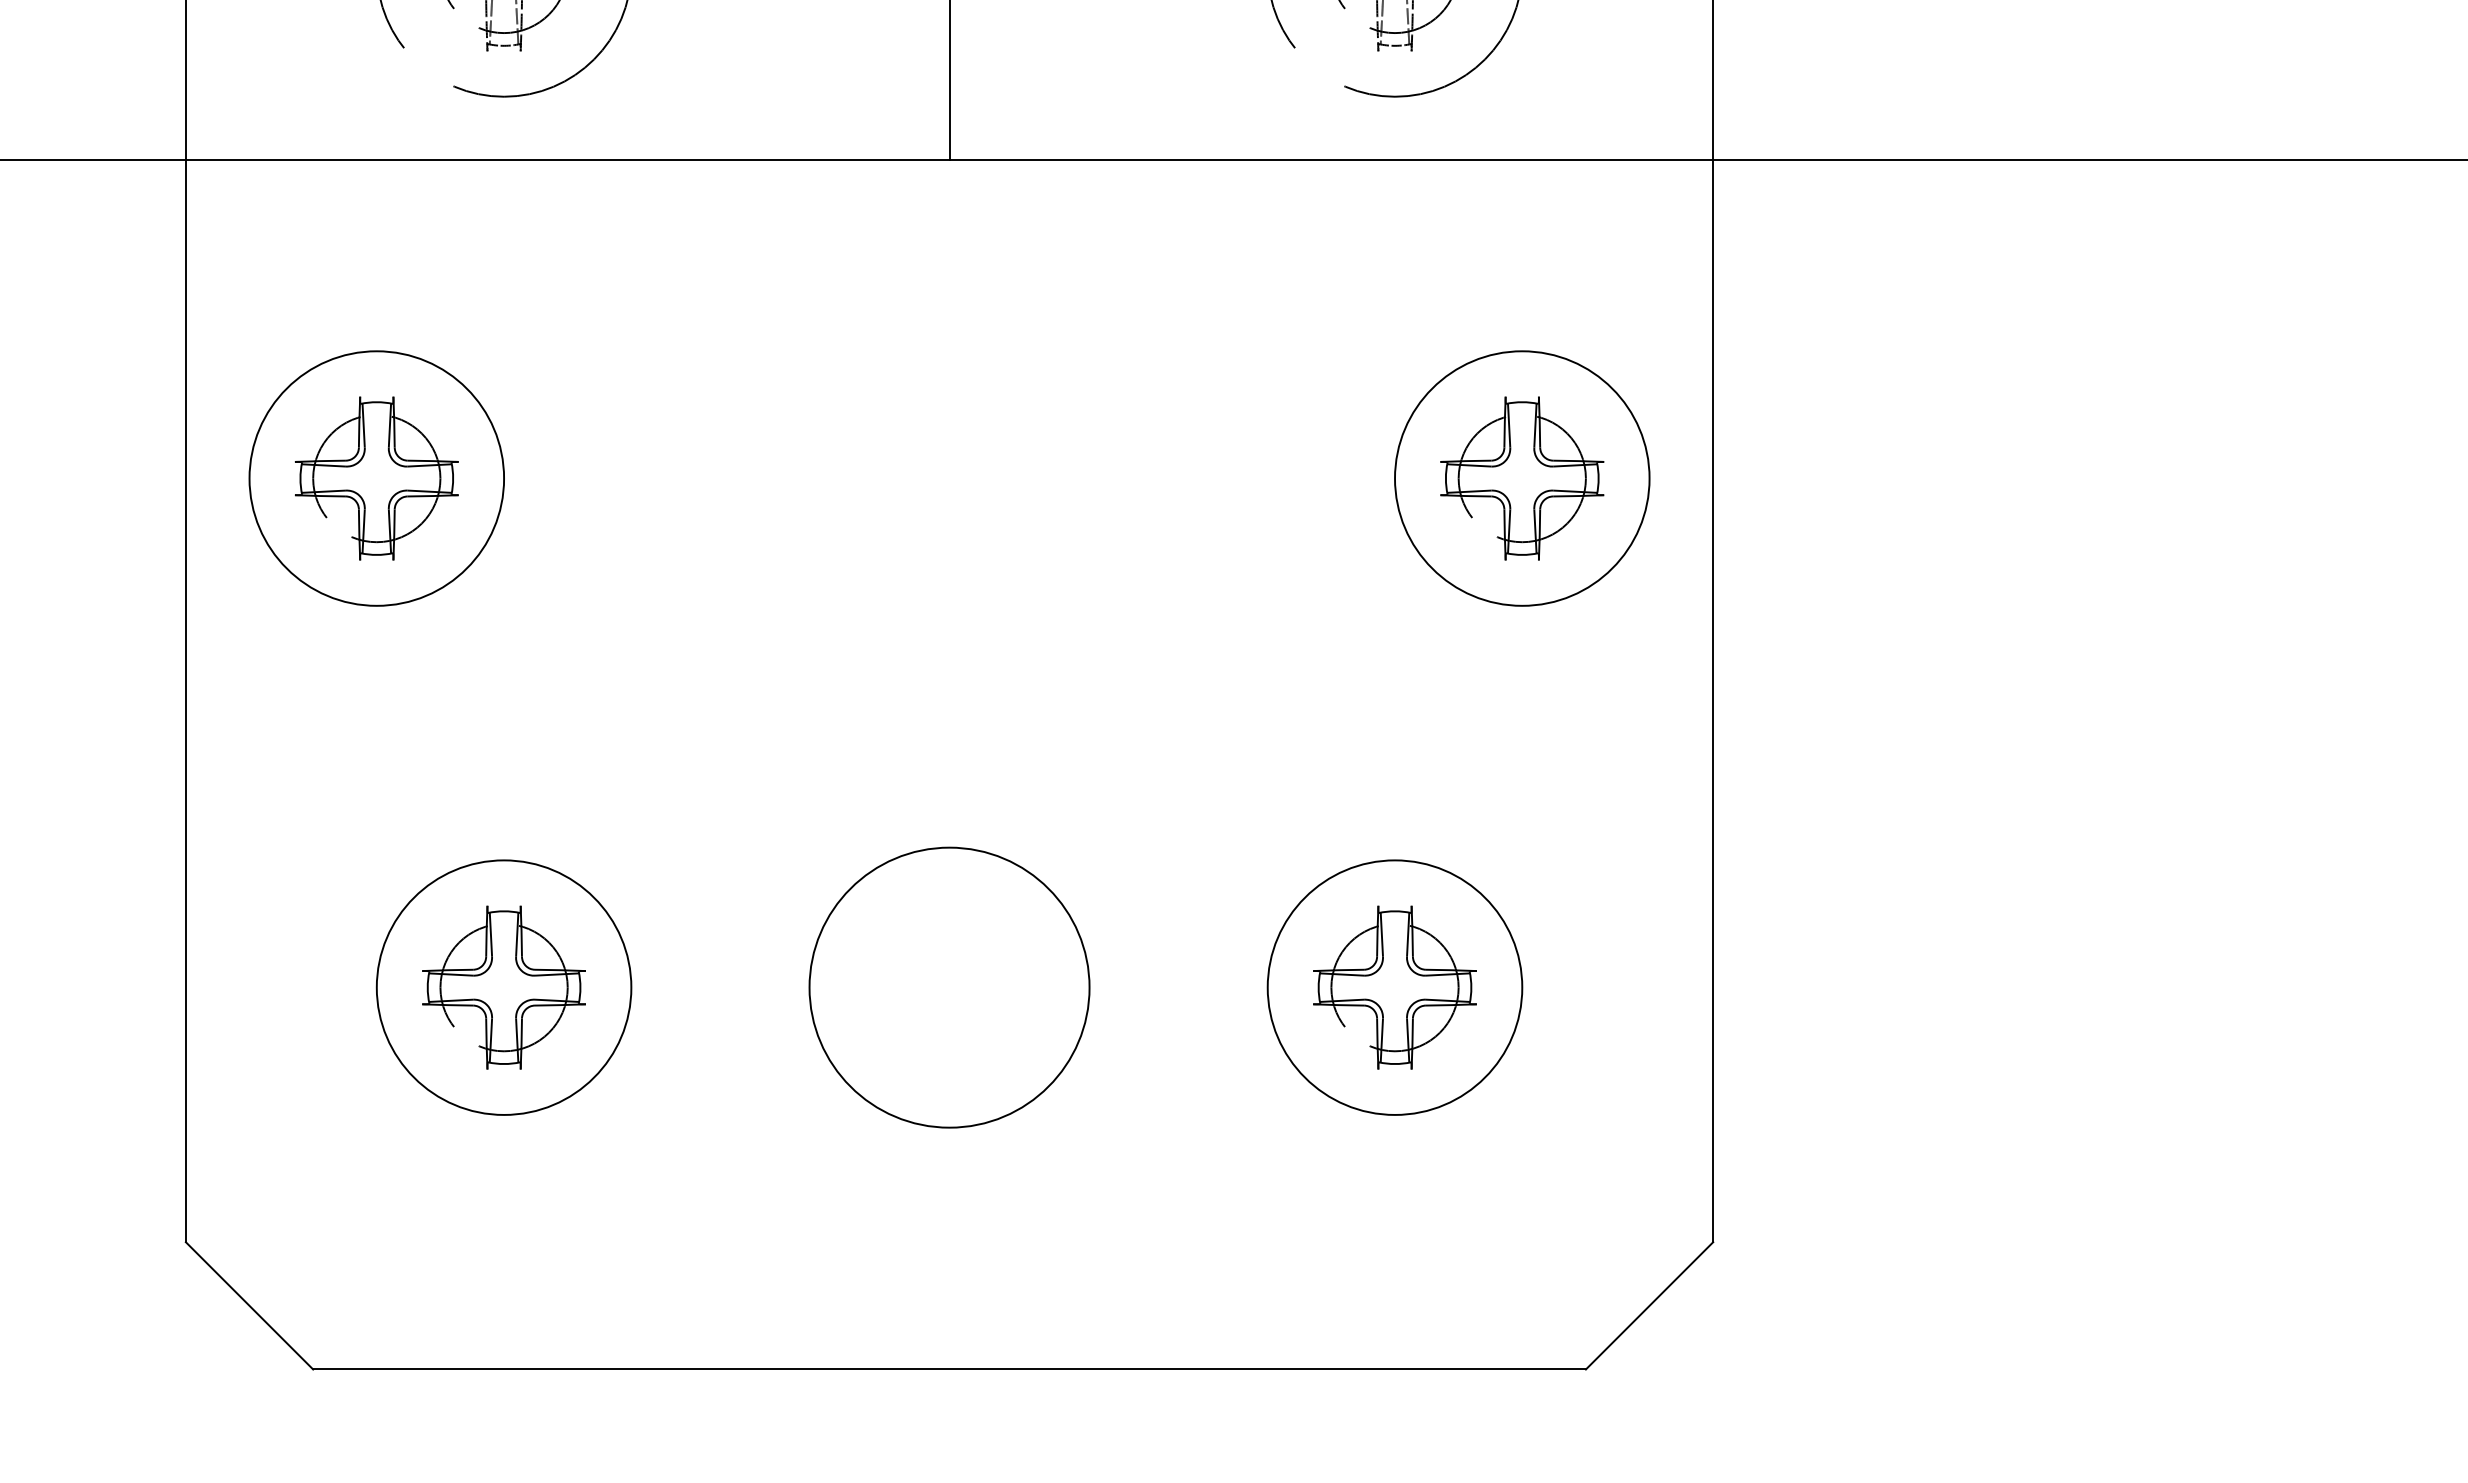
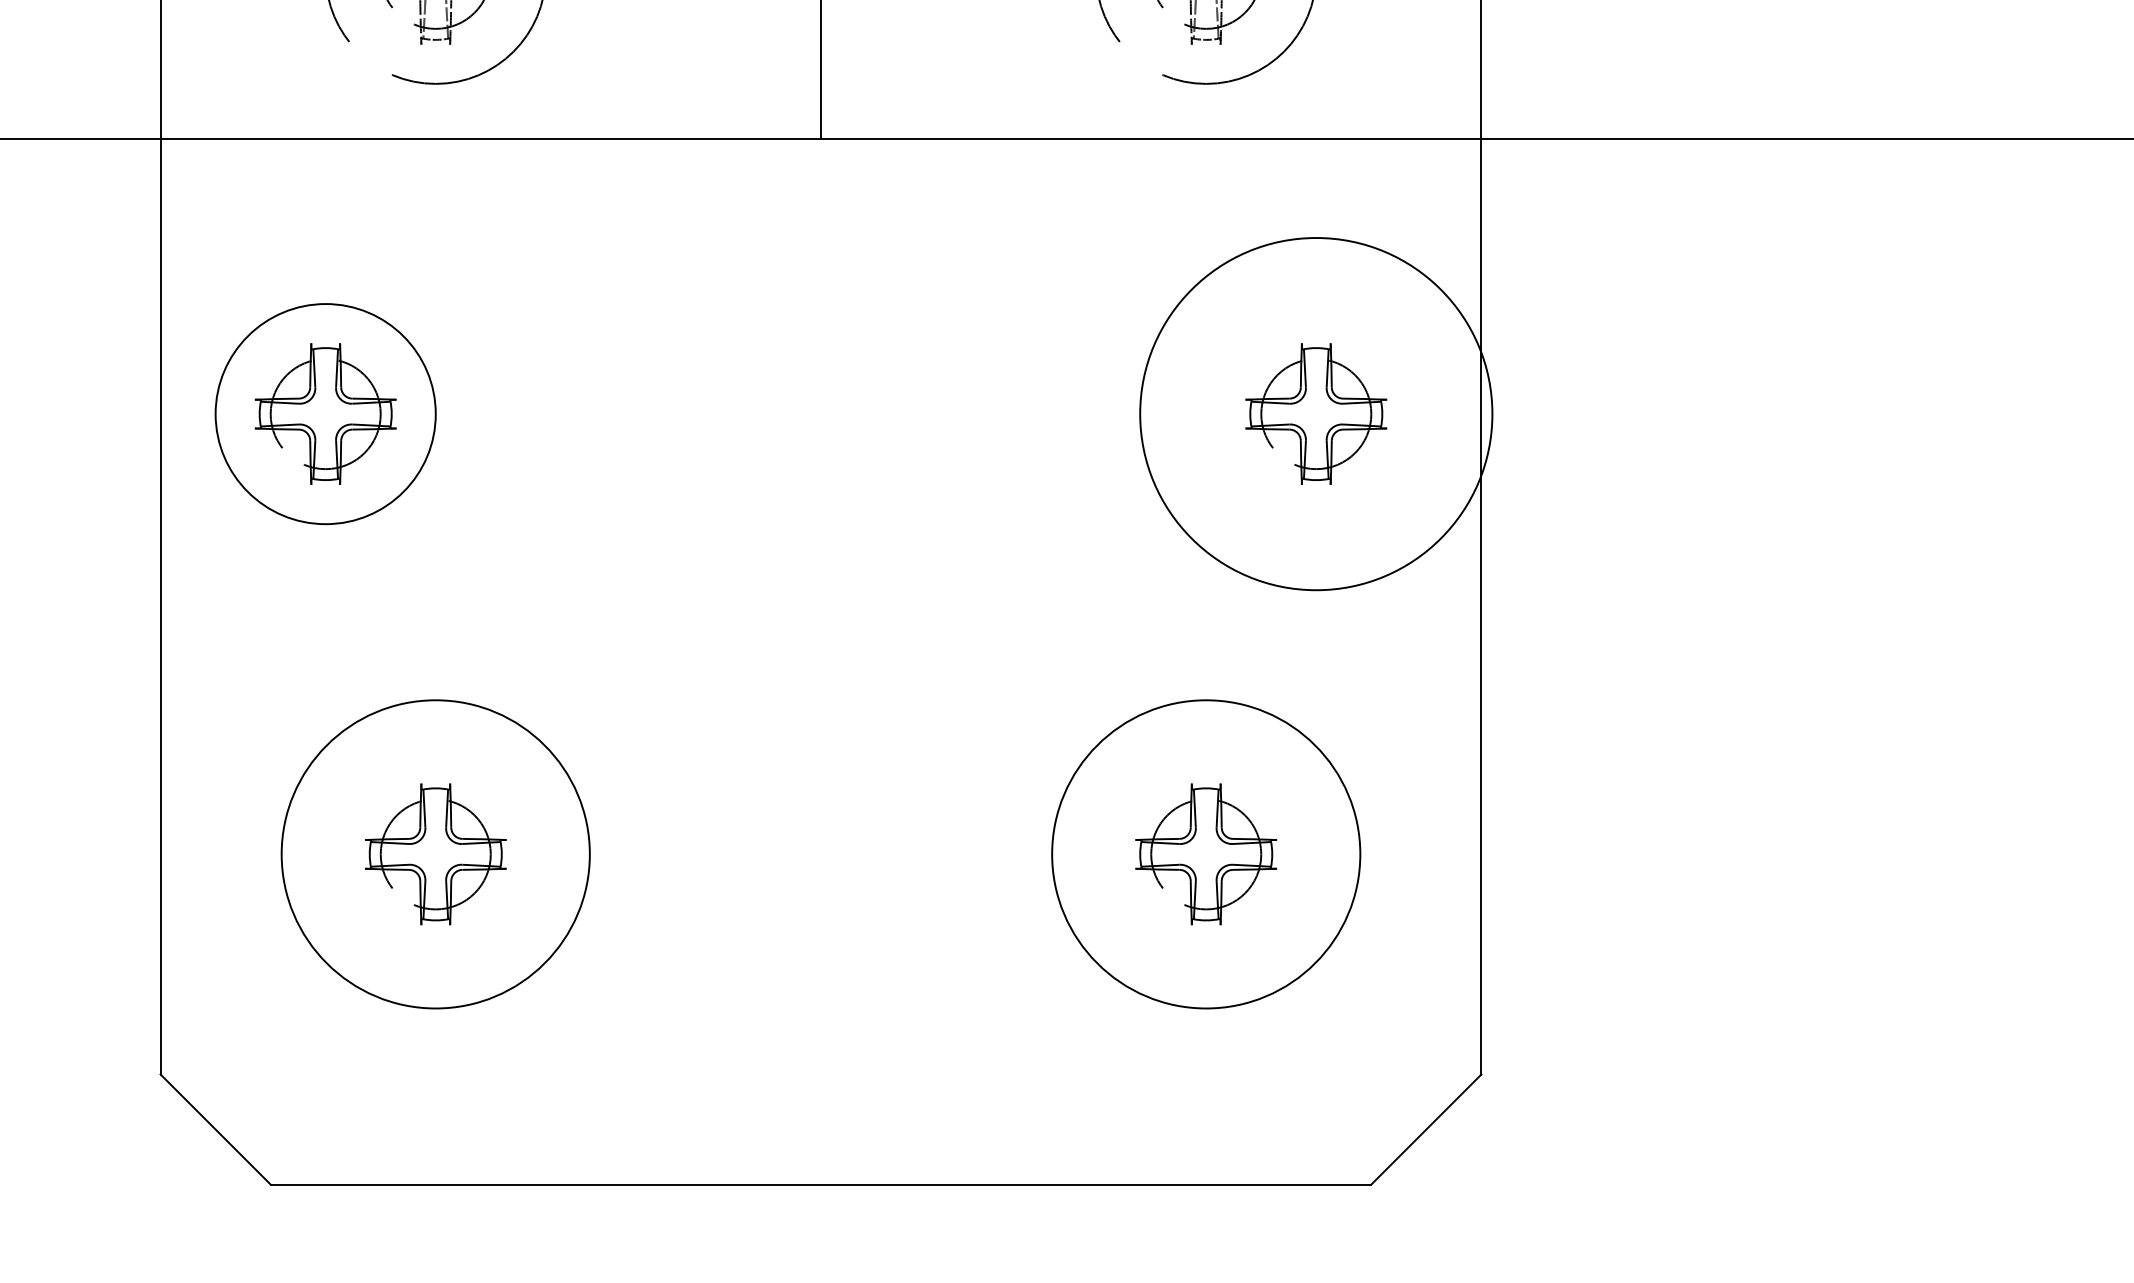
circle: (1522, 478) -> (1316, 414), size x1.6
circle: (503, 987) -> (435, 854), size x1.4
circle: (949, 987) -> (820, 854), removed
circle: (1394, 987) -> (1205, 854), size x1.4

